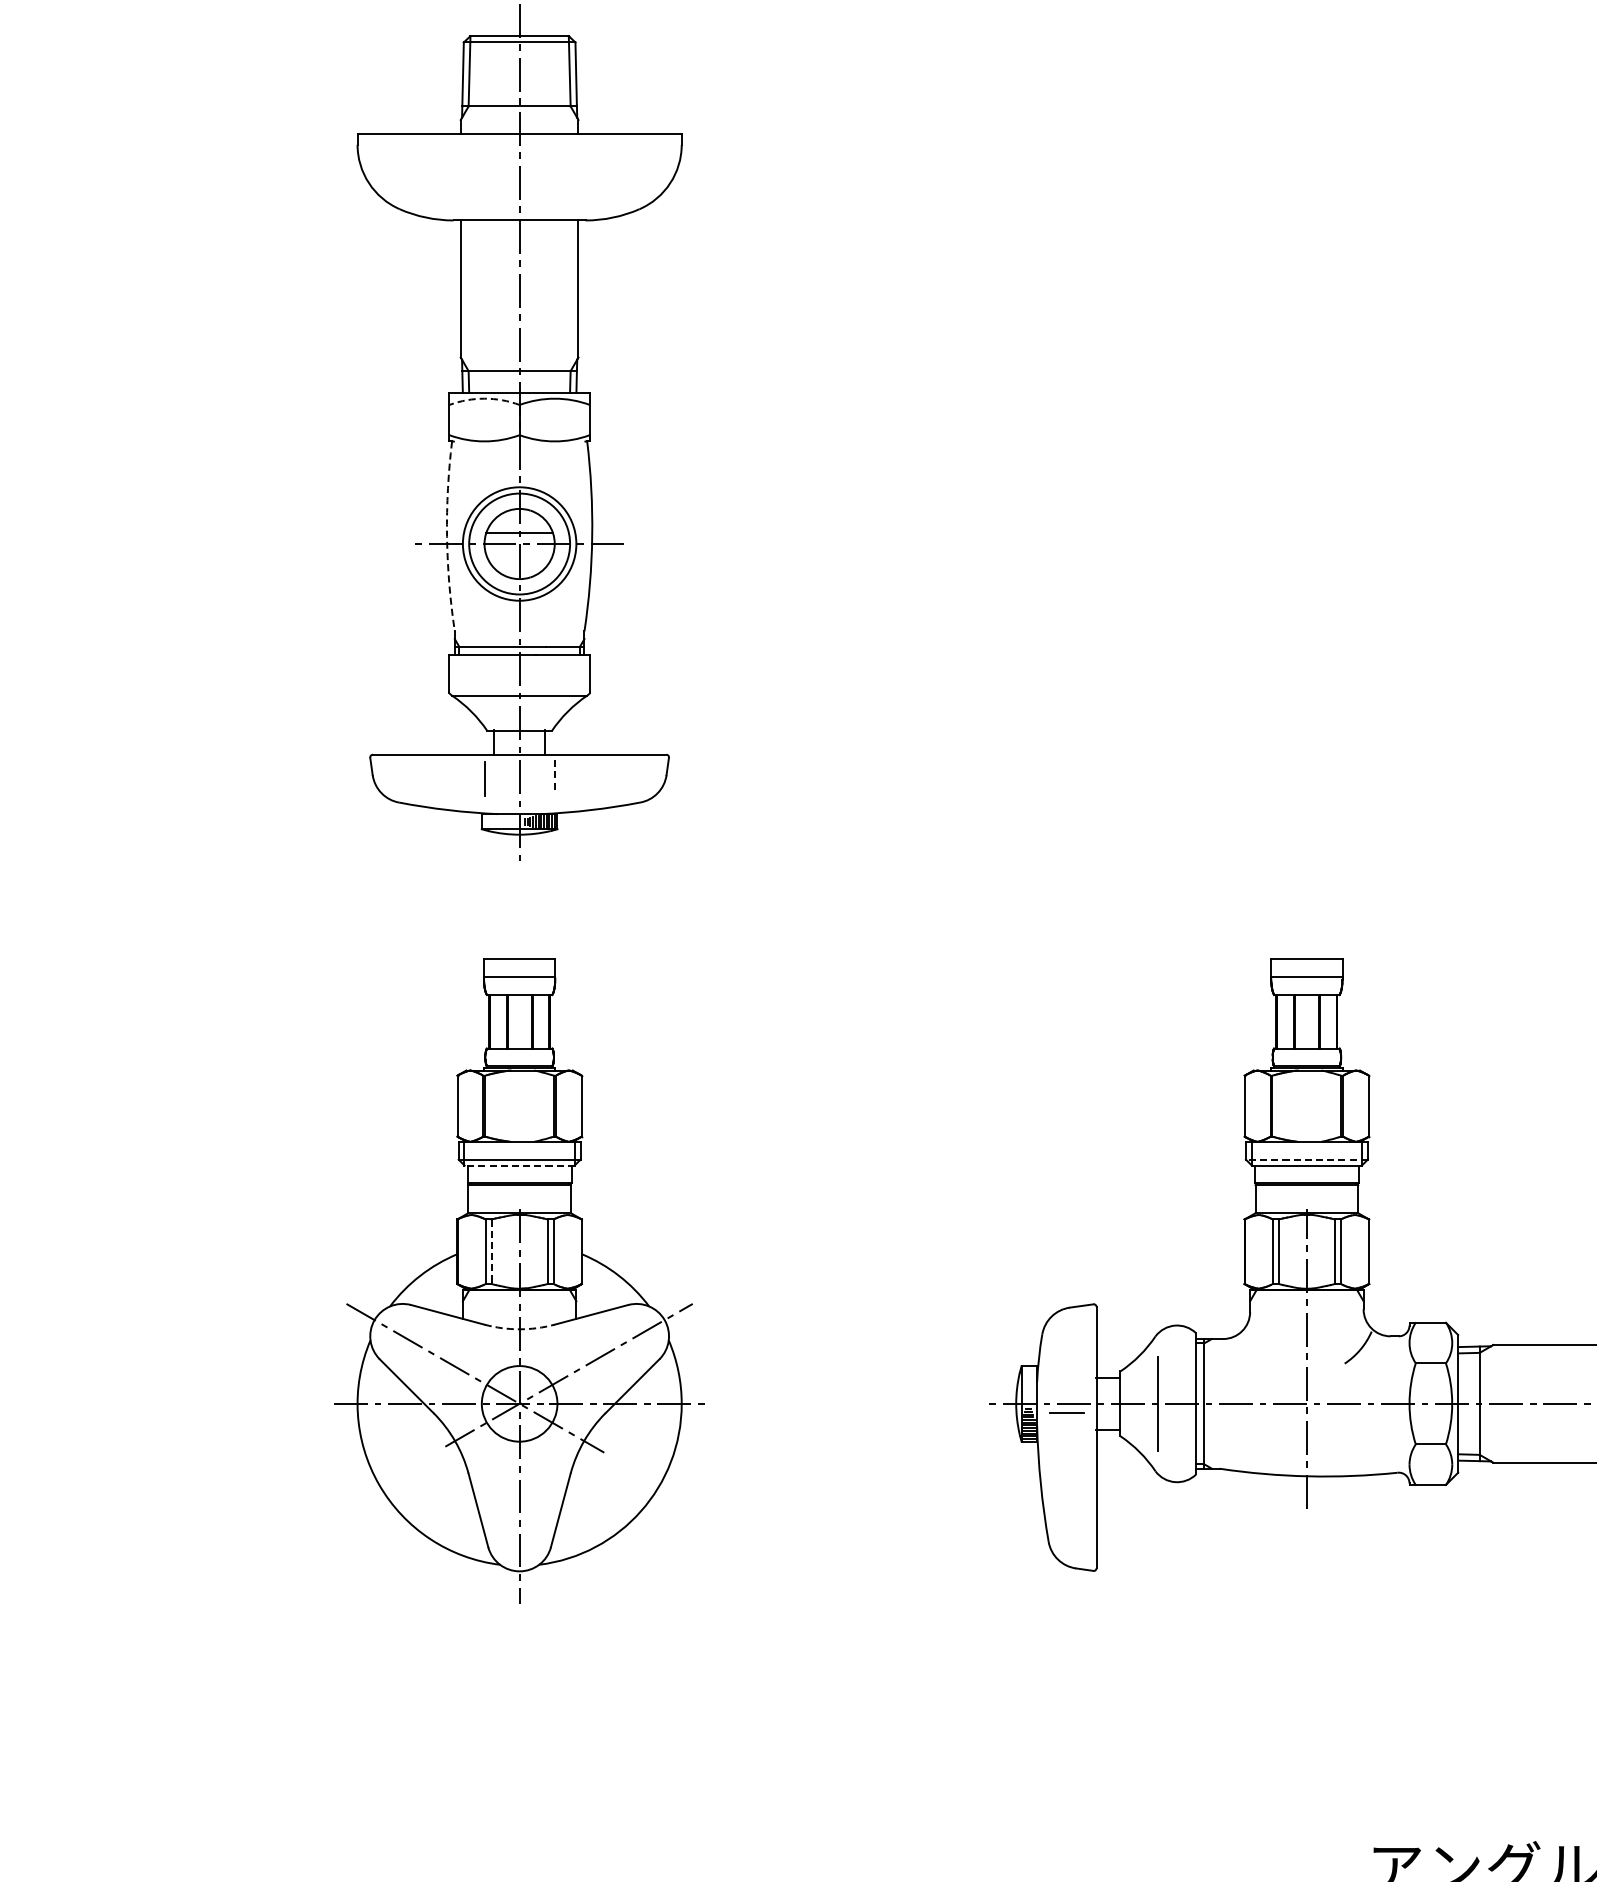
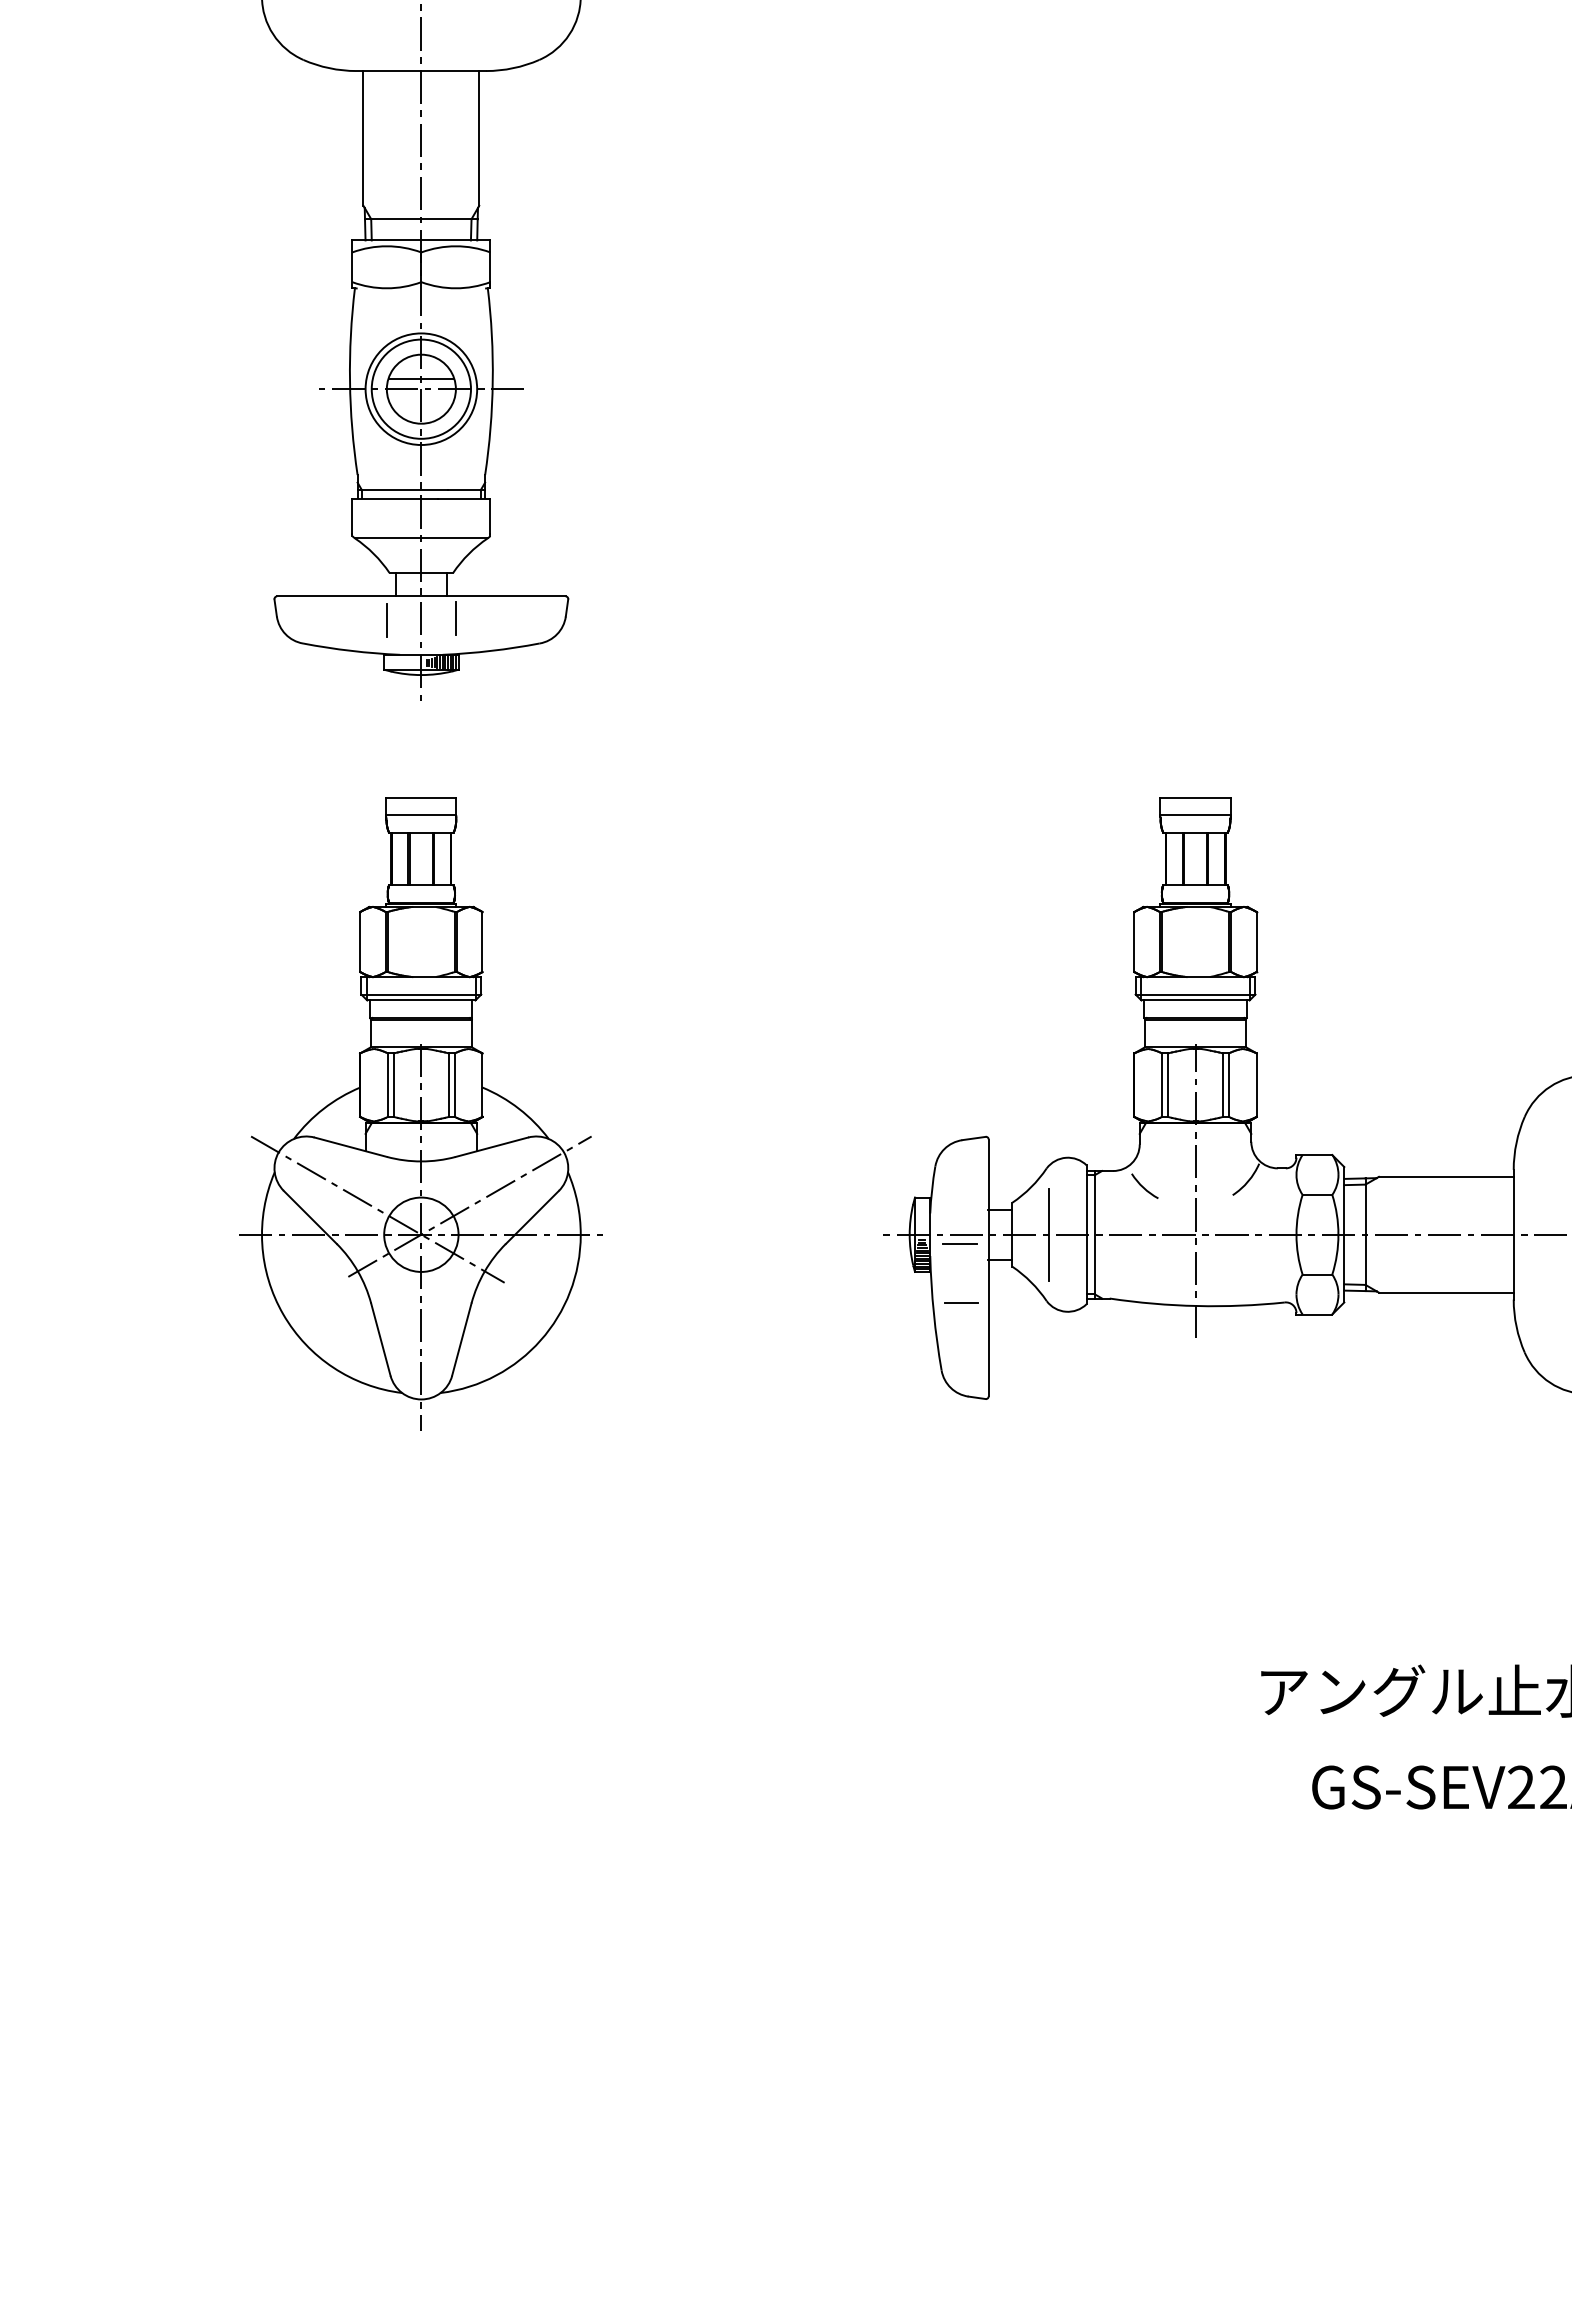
arc: (484, 398) -> (386, 246), dashed -> solid
arc: (446, 536) -> (349, 381), dashed -> solid
line: (554, 777) -> (455, 618), dashed -> solid
line: (1306, 1159) -> (1195, 994), dashed -> solid
line: (518, 1165) -> (420, 1000), dashed -> solid
line: (491, 1252) -> (393, 1085), dashed -> solid
arc: (519, 1329) -> (421, 1161), dashed -> solid
arc: (1253, 1354) -> (1143, 1186), added
line: (1068, 1473) -> (961, 1303), added

